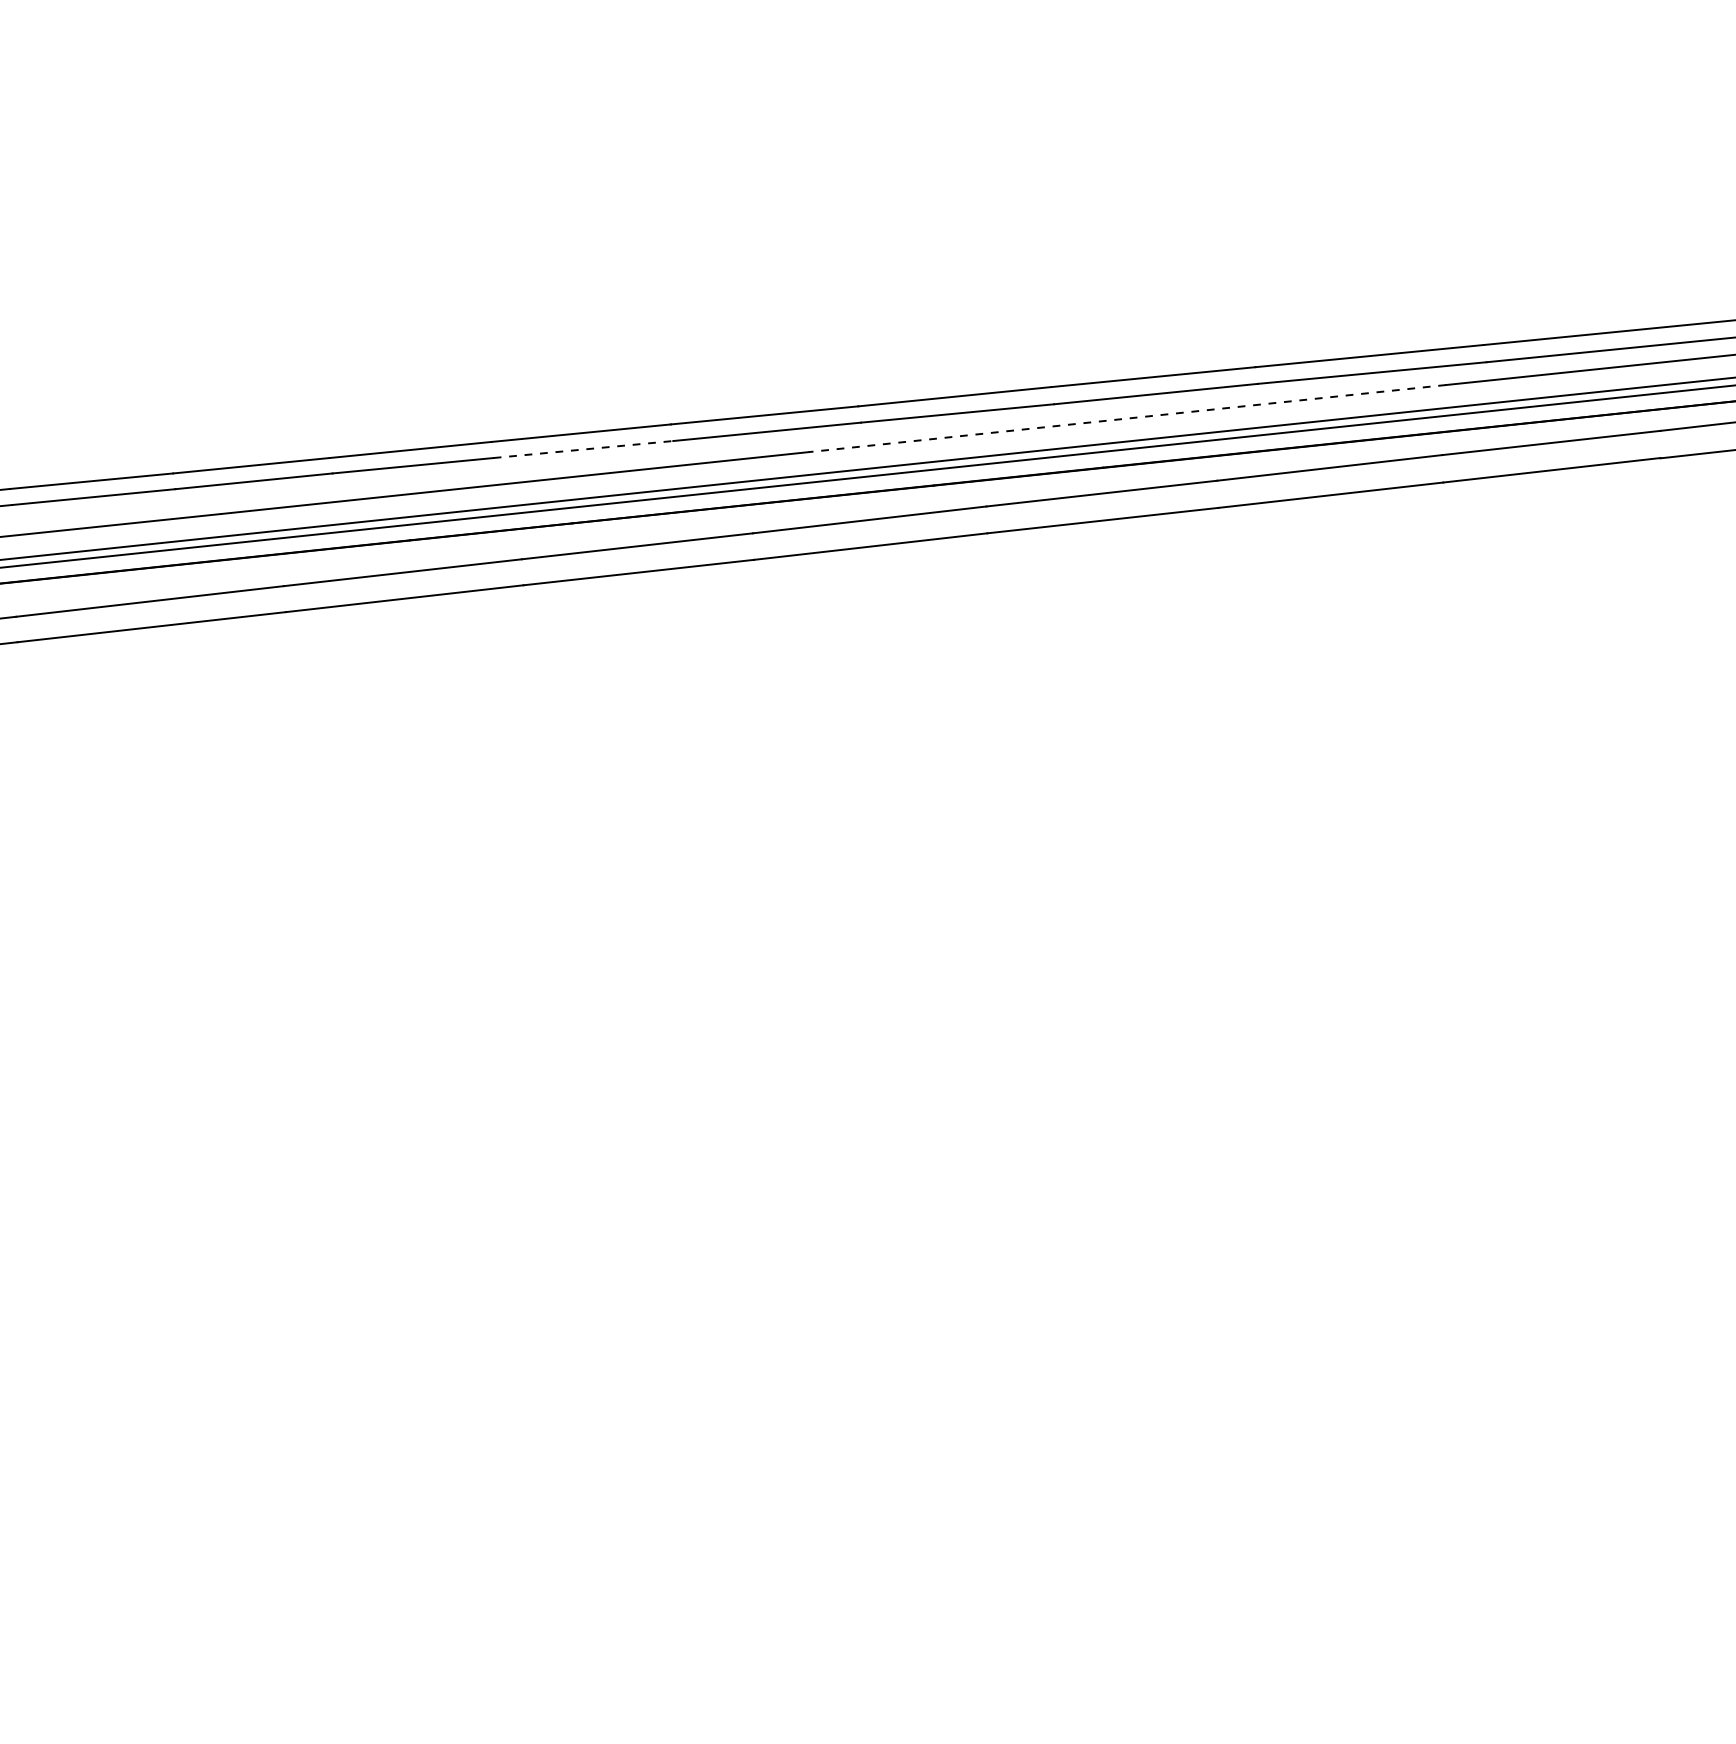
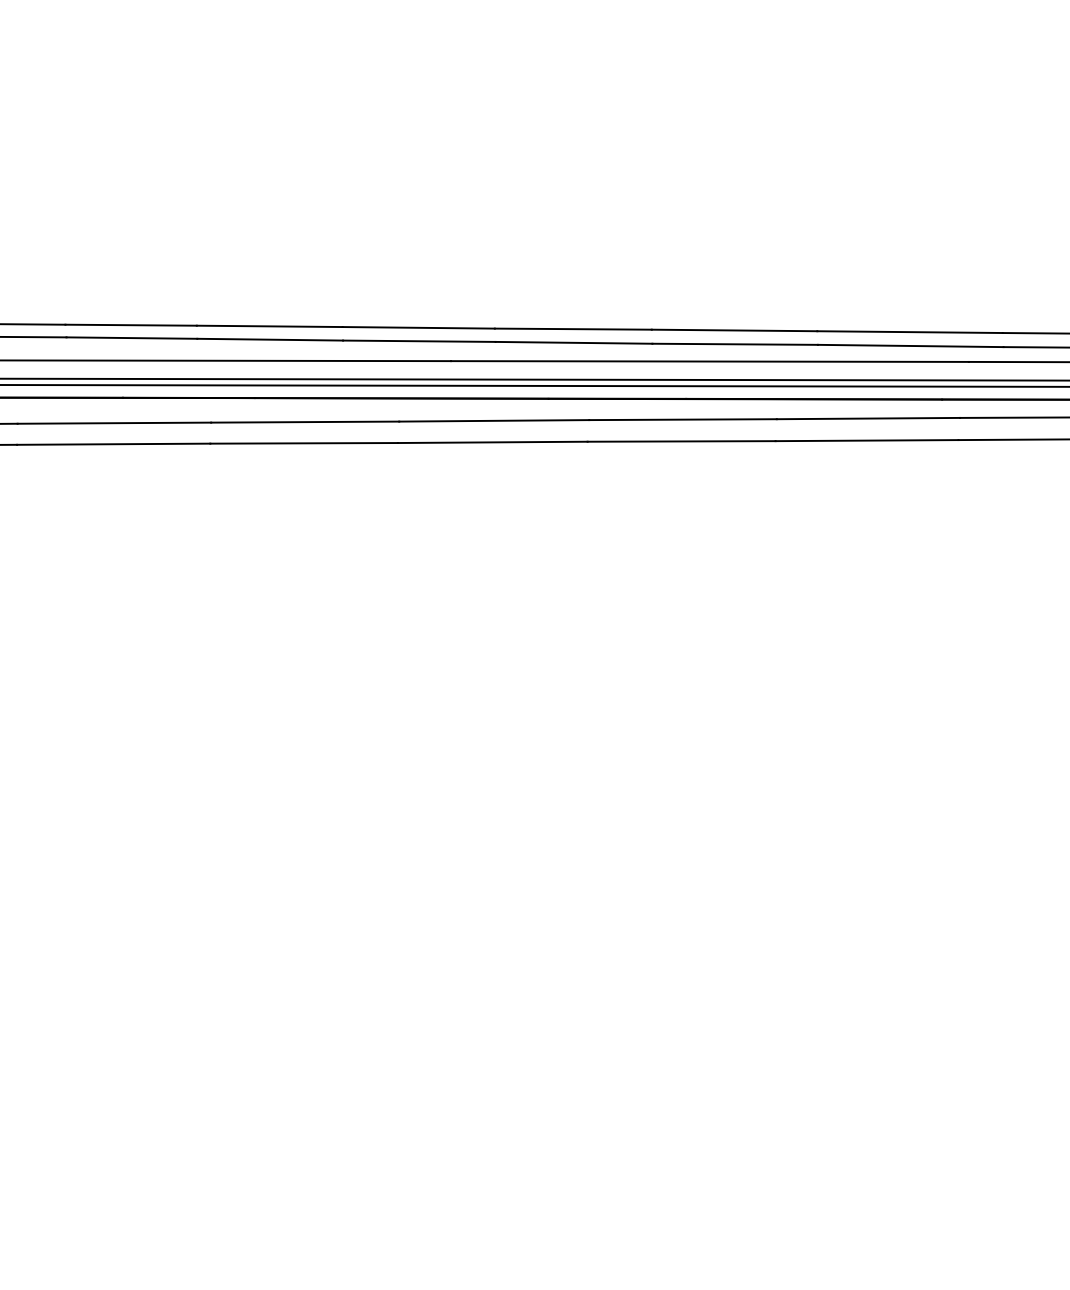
line: (1126, 418) -> (709, 361), dashed -> solid
line: (583, 449) -> (270, 339), dashed -> solid

